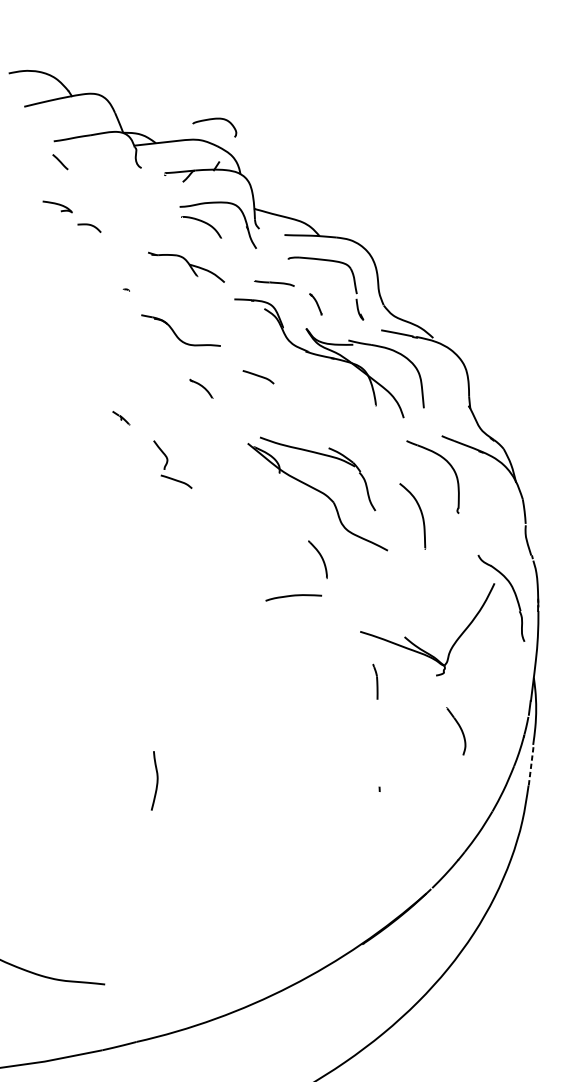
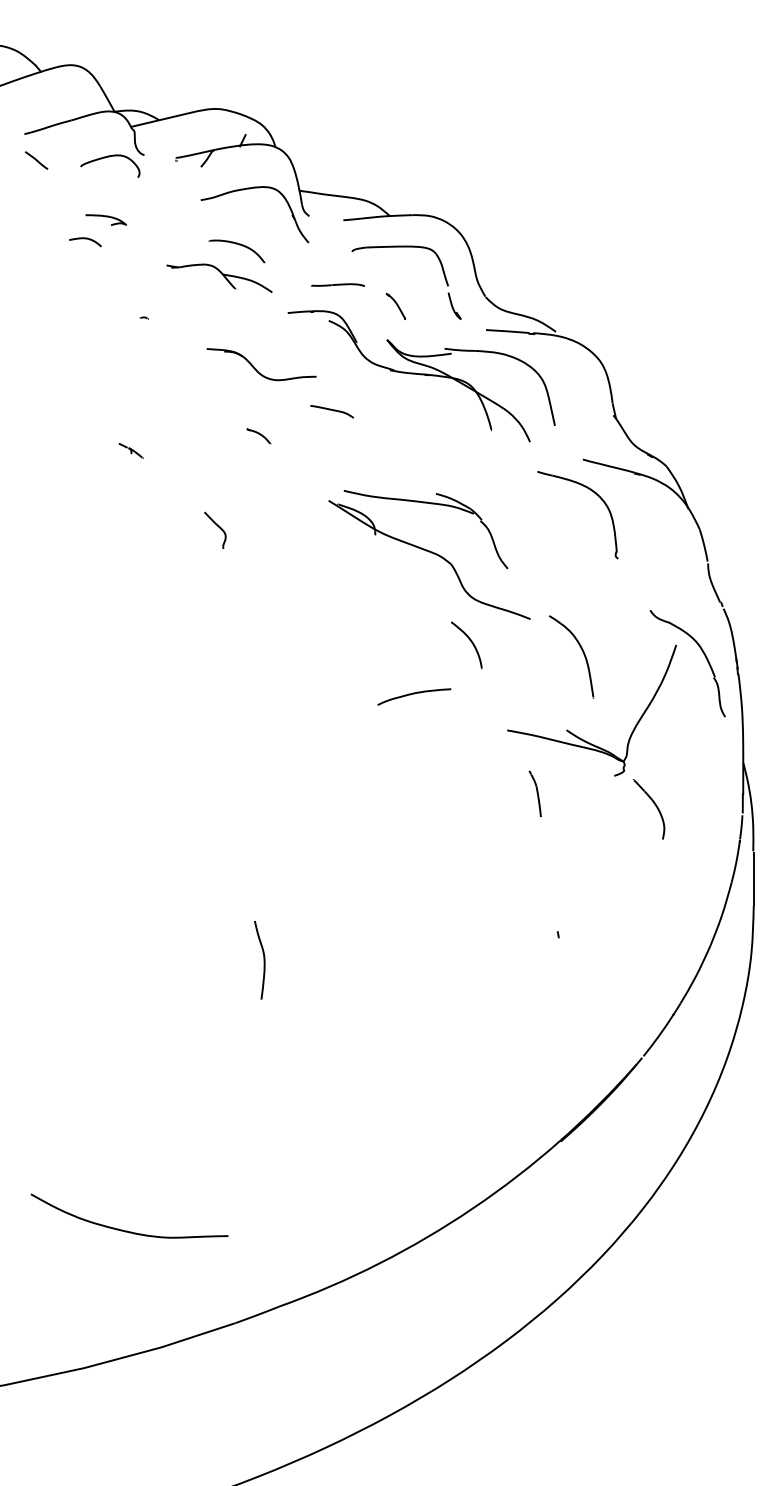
curve: (215, 119) -> (109, 157), moved
part: (57, 206) -> (105, 219), moved
curve: (204, 223) -> (239, 245), moved
part: (176, 333) -> (255, 367), moved
part: (201, 389) -> (258, 436), size x0.71
part: (120, 417) -> (130, 450), moved
curve: (176, 480) -> (241, 561), removed
curve: (420, 512) -> (581, 650), moved
part: (317, 559) -> (466, 645), moved
part: (460, 729) -> (655, 806), moved
line: (531, 765) -> (754, 878), dashed -> solid

